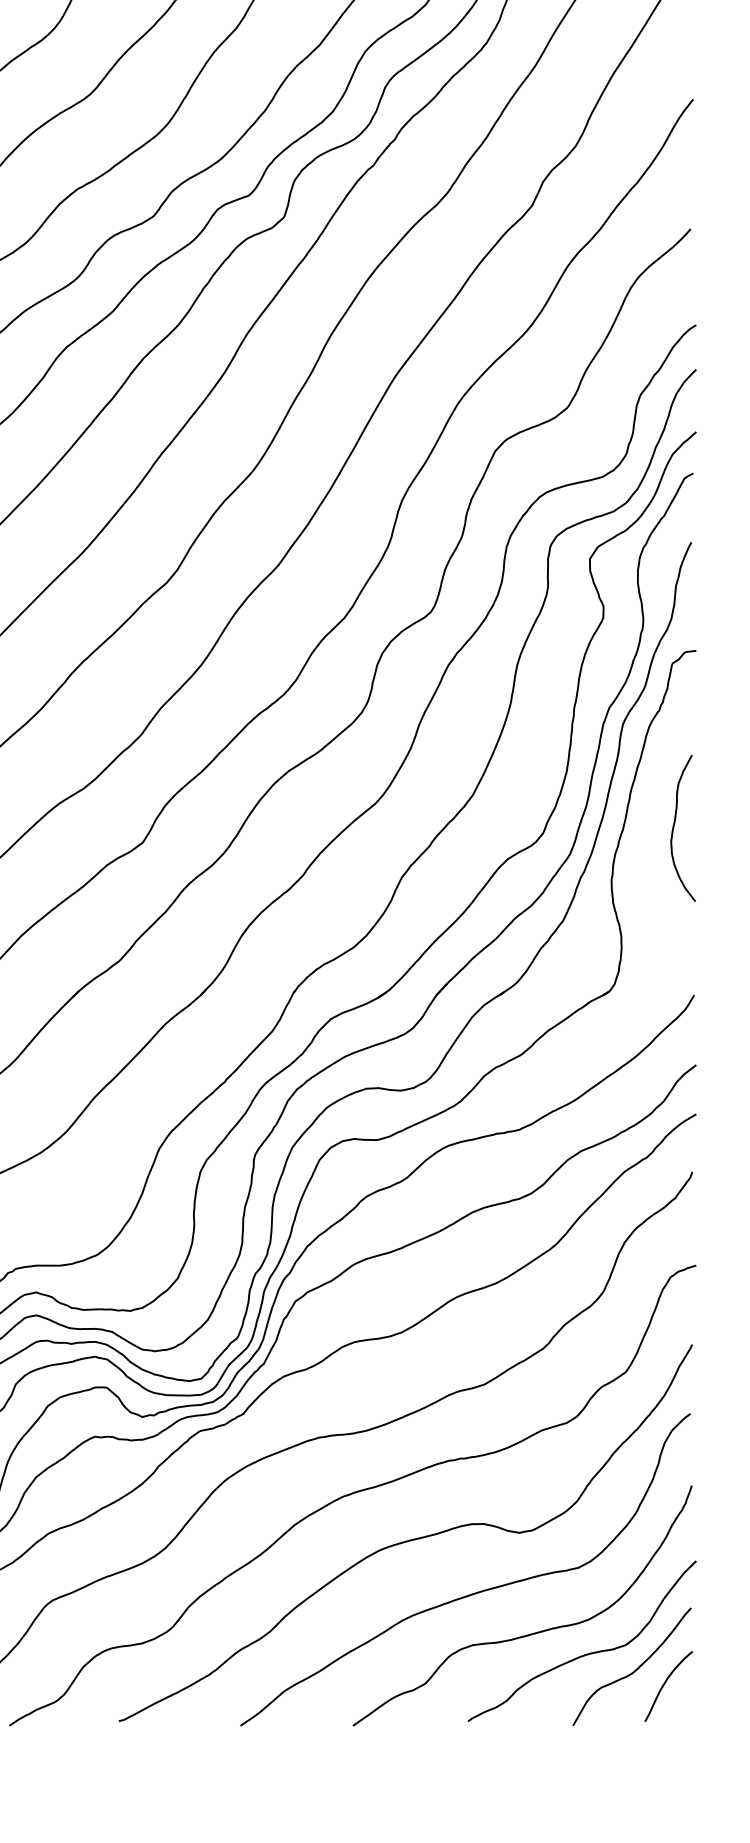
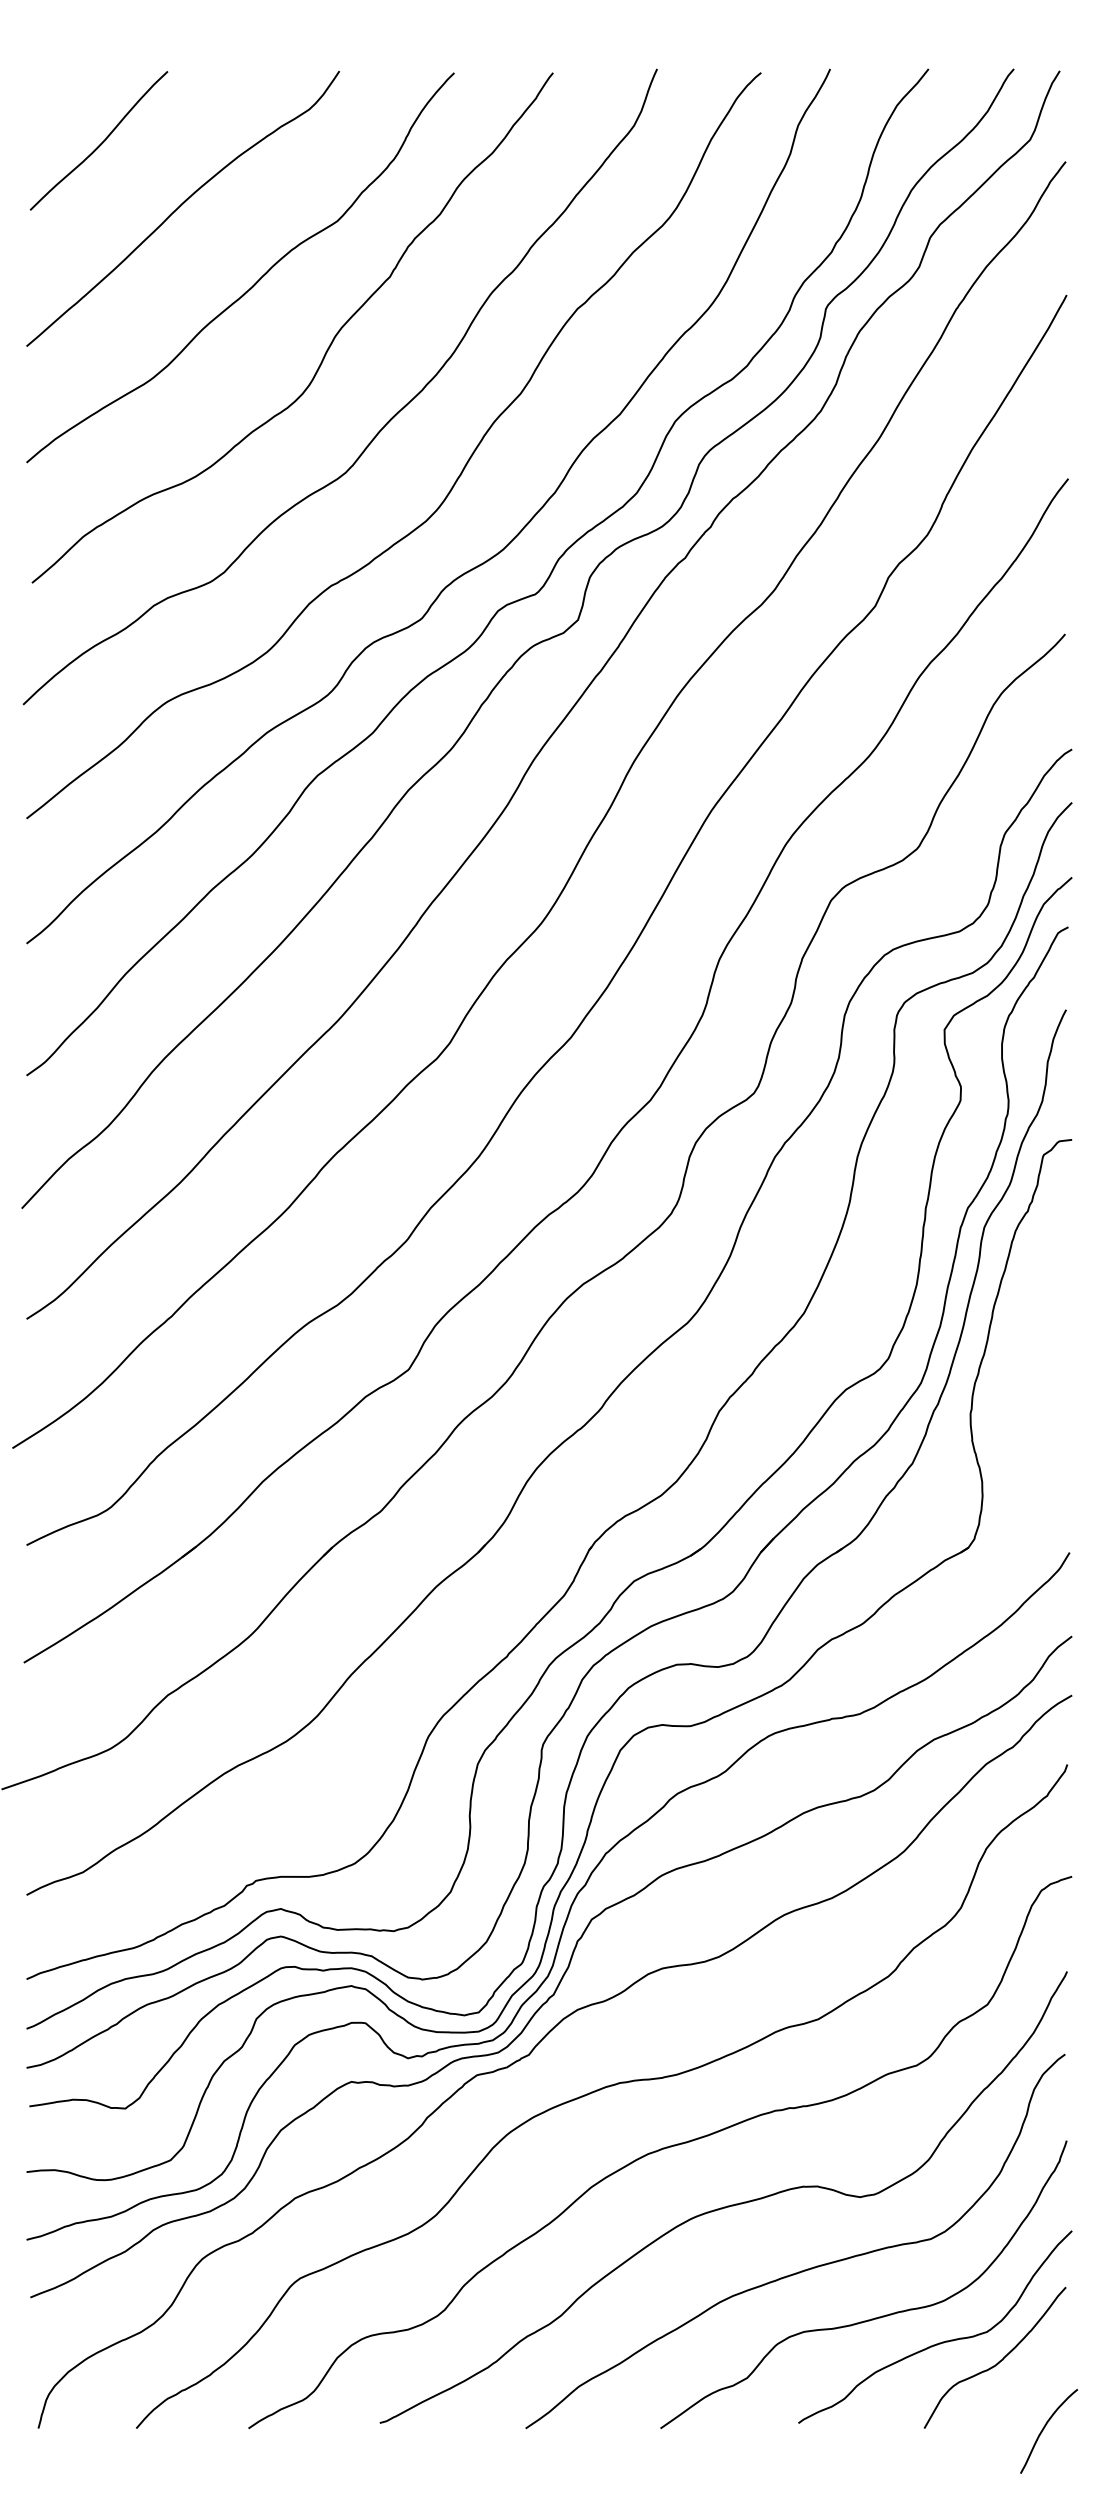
curve: (674, 824) -> (1046, 1348), removed
curve: (664, 1684) -> (1044, 2429), moved

